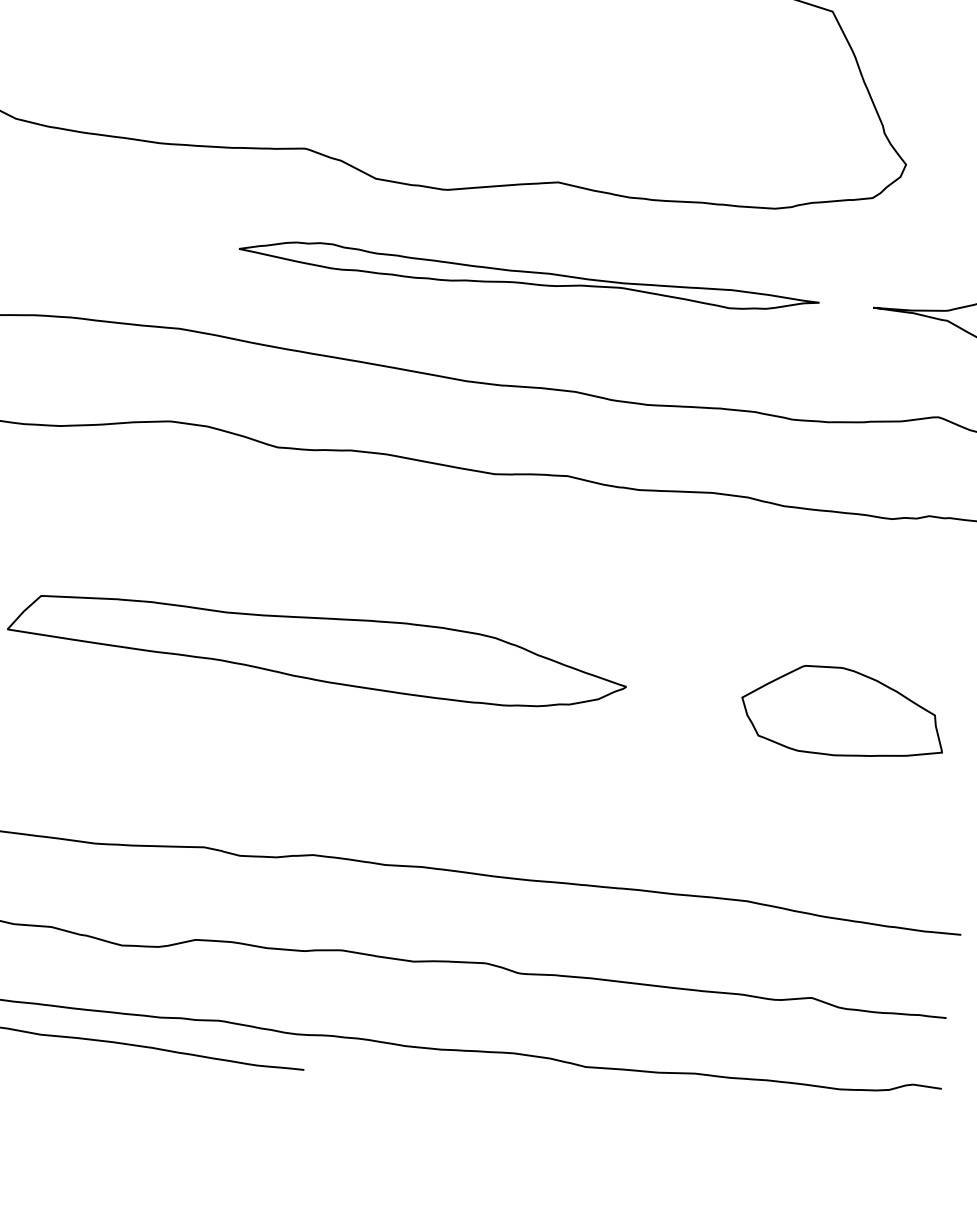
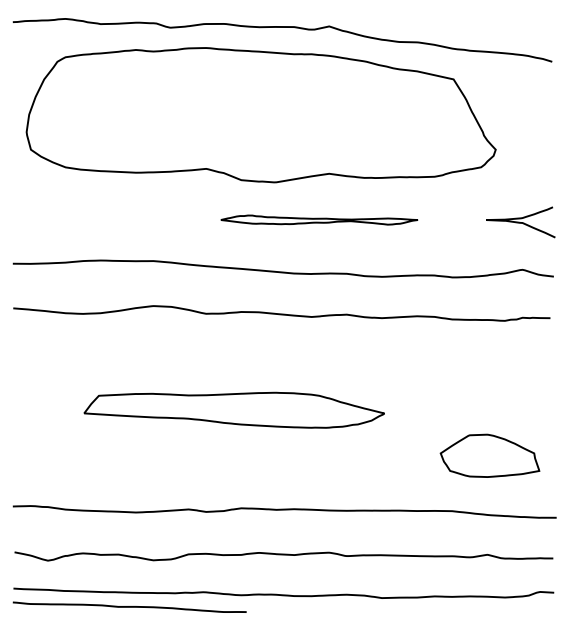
part: (529, 274) -> (319, 219), size x0.7
part: (842, 711) -> (489, 455), moved

